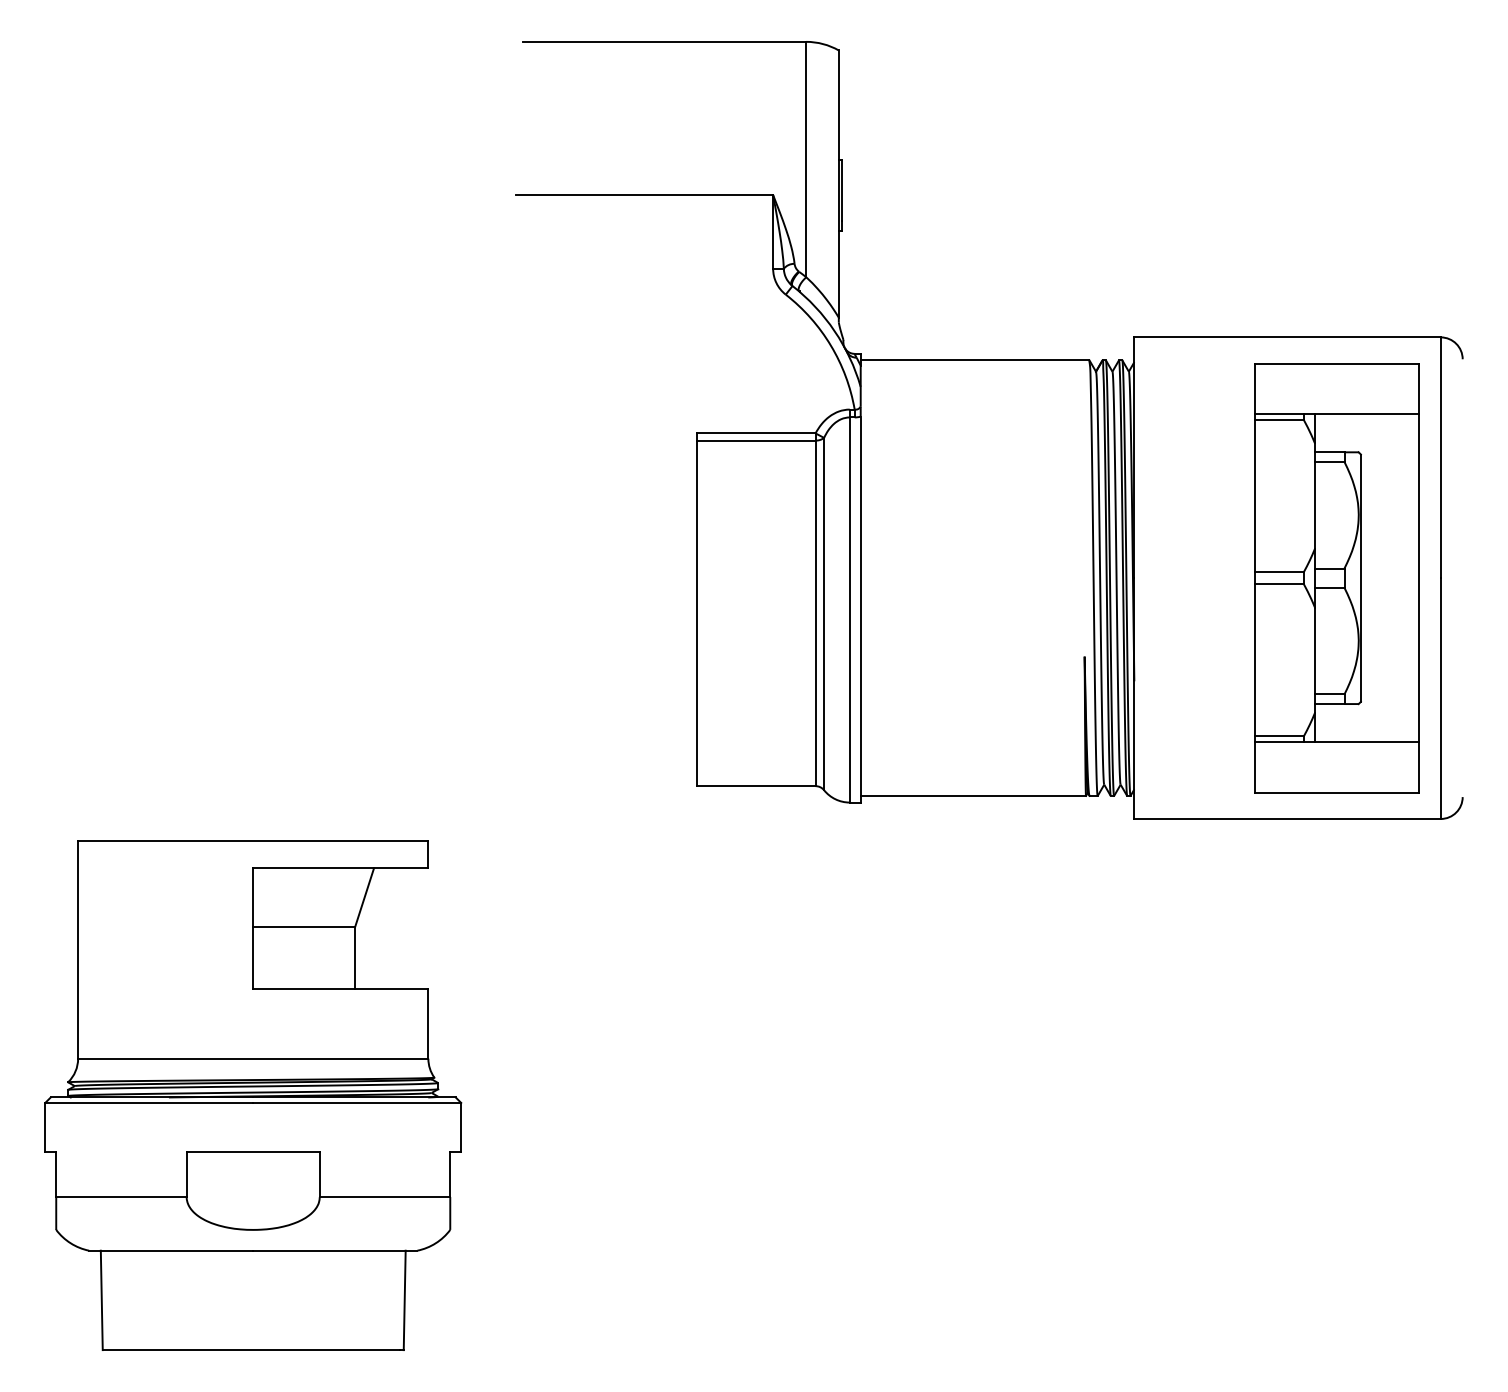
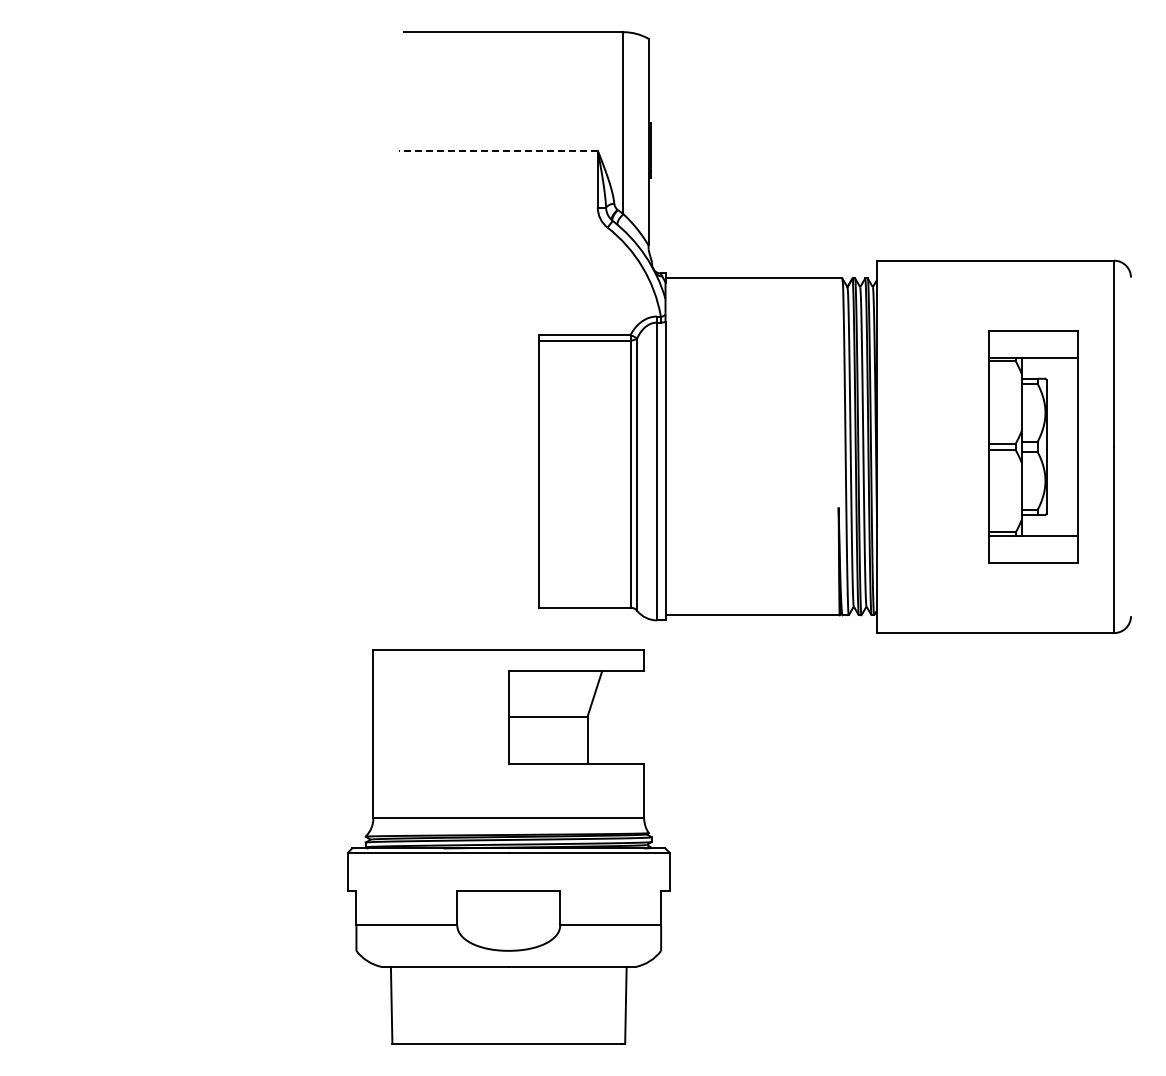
line: (643, 194) -> (497, 150), solid -> dashed
part: (1336, 577) -> (1033, 446), size x0.7
part: (252, 1094) -> (508, 846), moved

